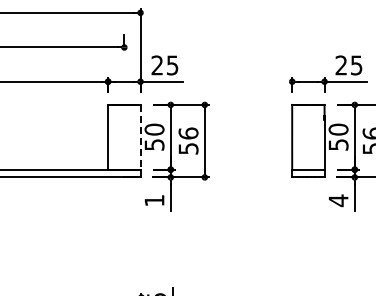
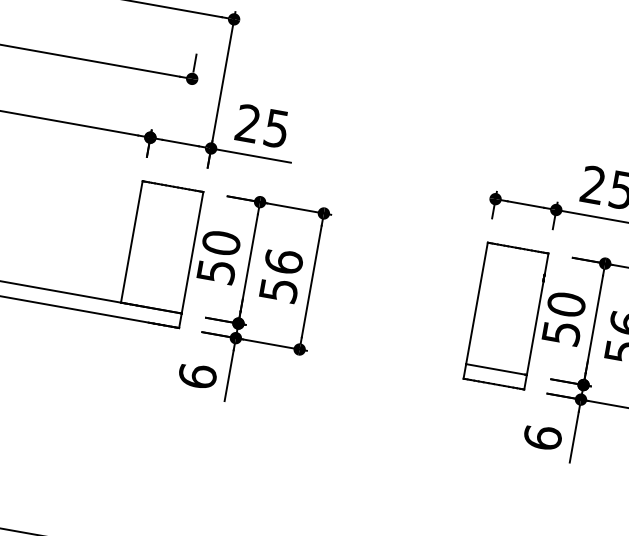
line: (140, 137) -> (192, 253), dashed -> solid
text: (154, 200) -> (197, 375), 1 -> 6
text: (338, 200) -> (542, 437), 4 -> 6

